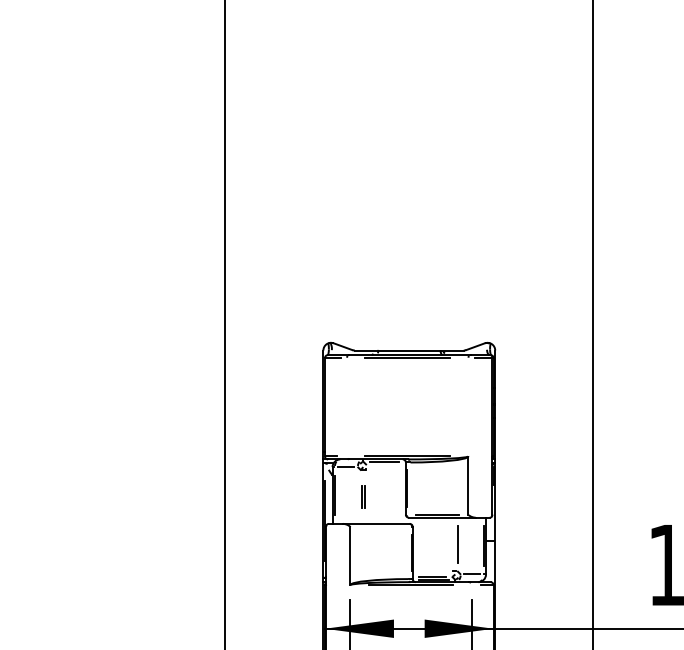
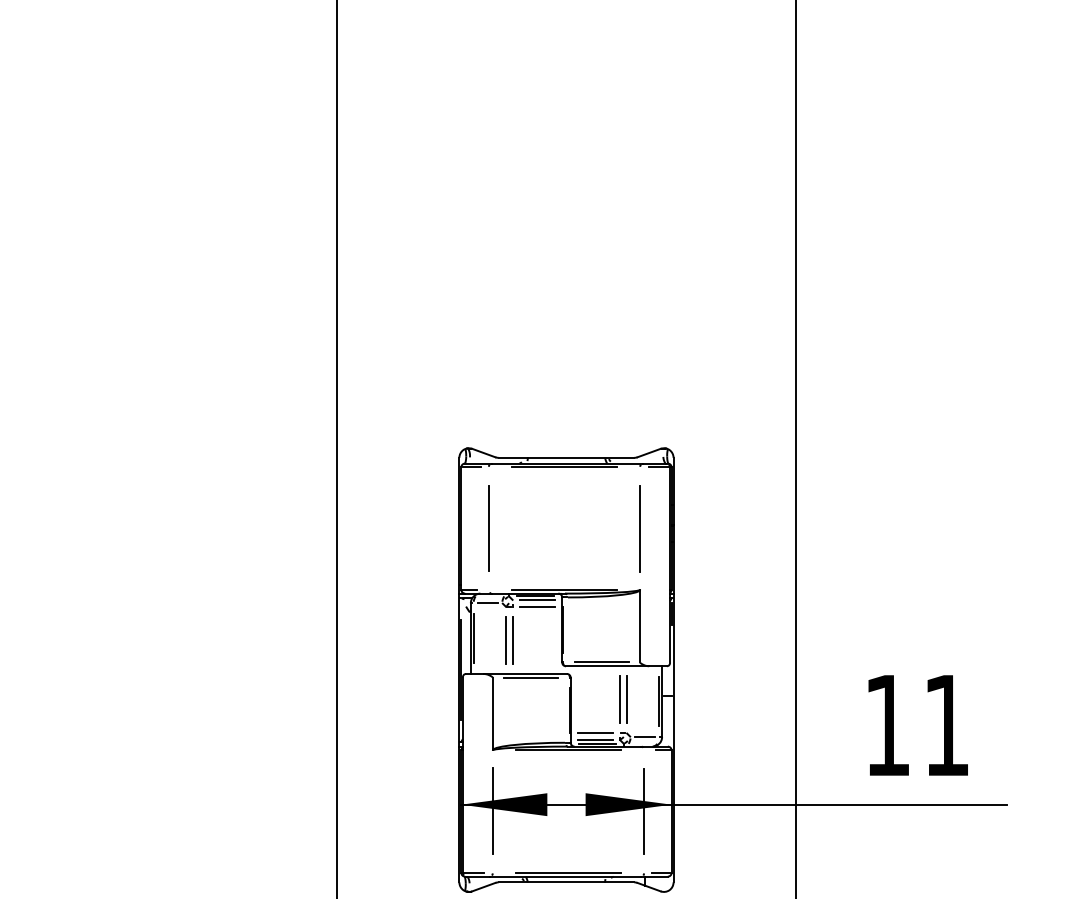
line: (346, 407) -> (488, 528), added
line: (468, 407) -> (640, 528), added
line: (386, 464) -> (537, 600), added
line: (386, 470) -> (537, 607), added
part: (363, 497) -> (509, 640), size x1.67
line: (381, 526) -> (531, 677), added
line: (451, 544) -> (619, 699), added
line: (432, 571) -> (595, 733), added

